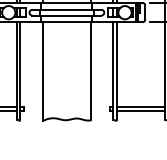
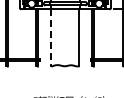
line: (42, 72) -> (51, 38), solid -> dashed

